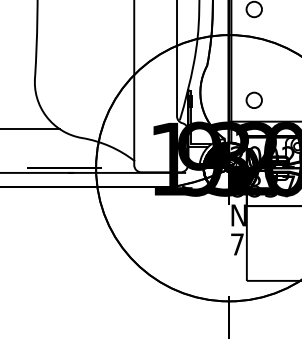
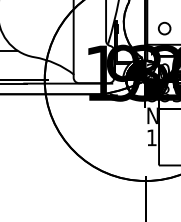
text: (237, 244) -> (151, 137), 7 -> 1

